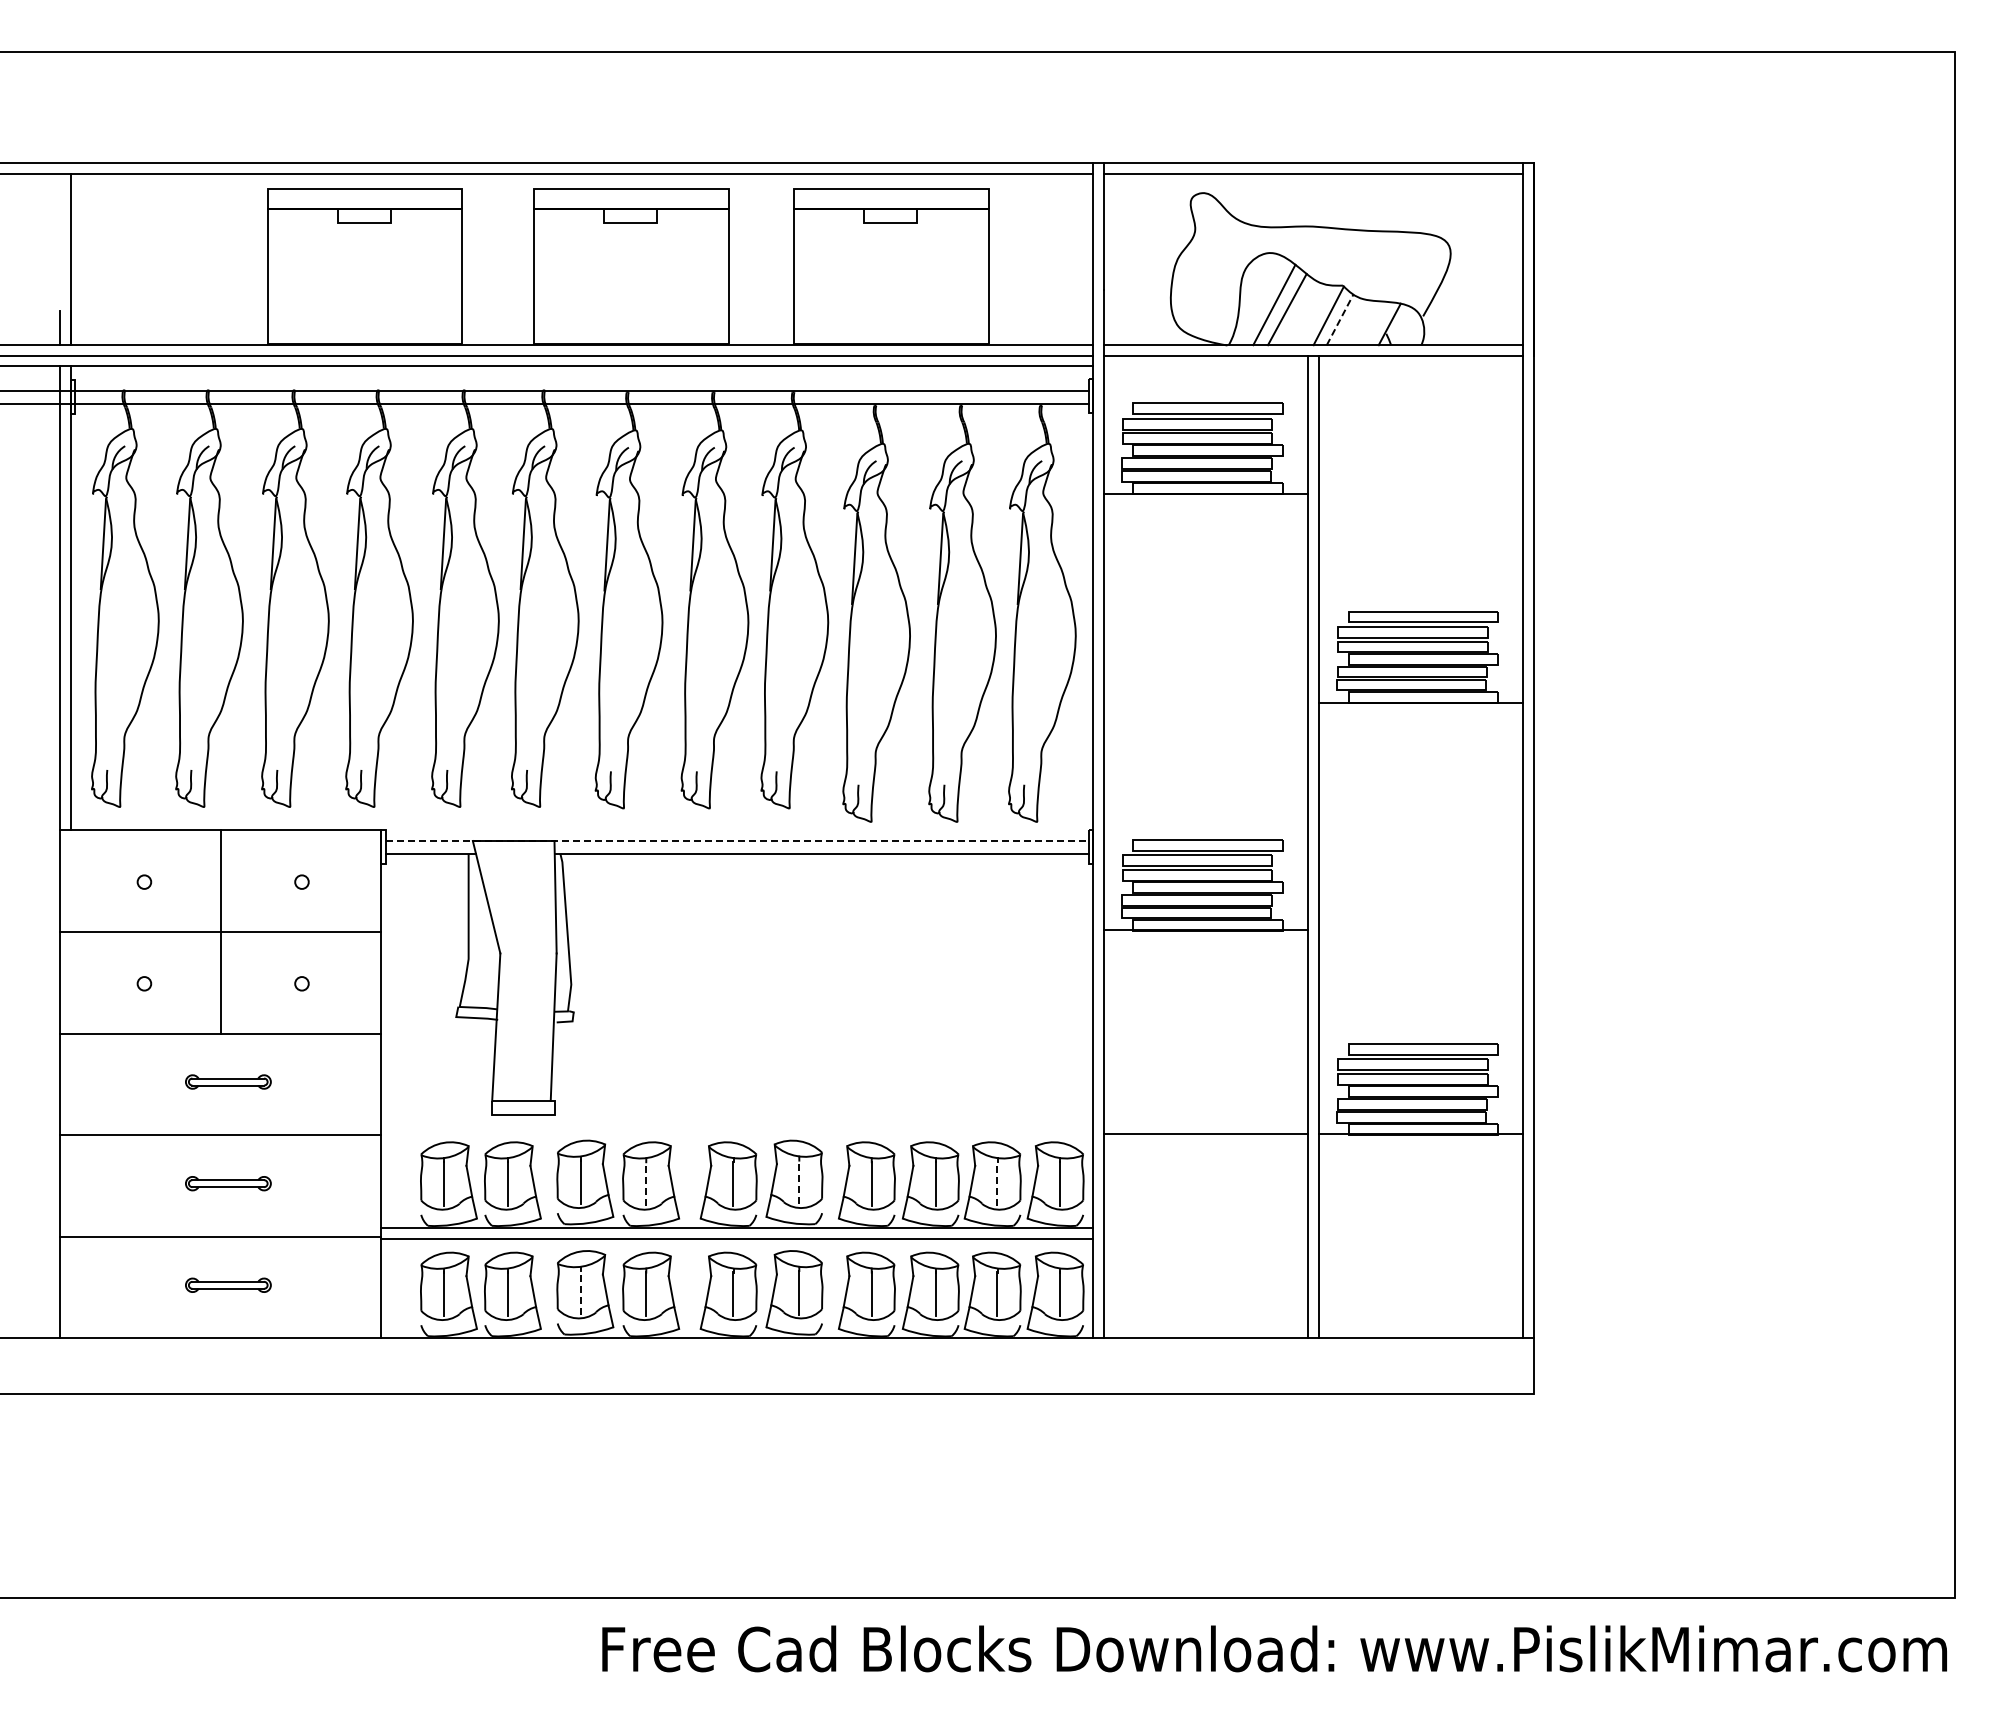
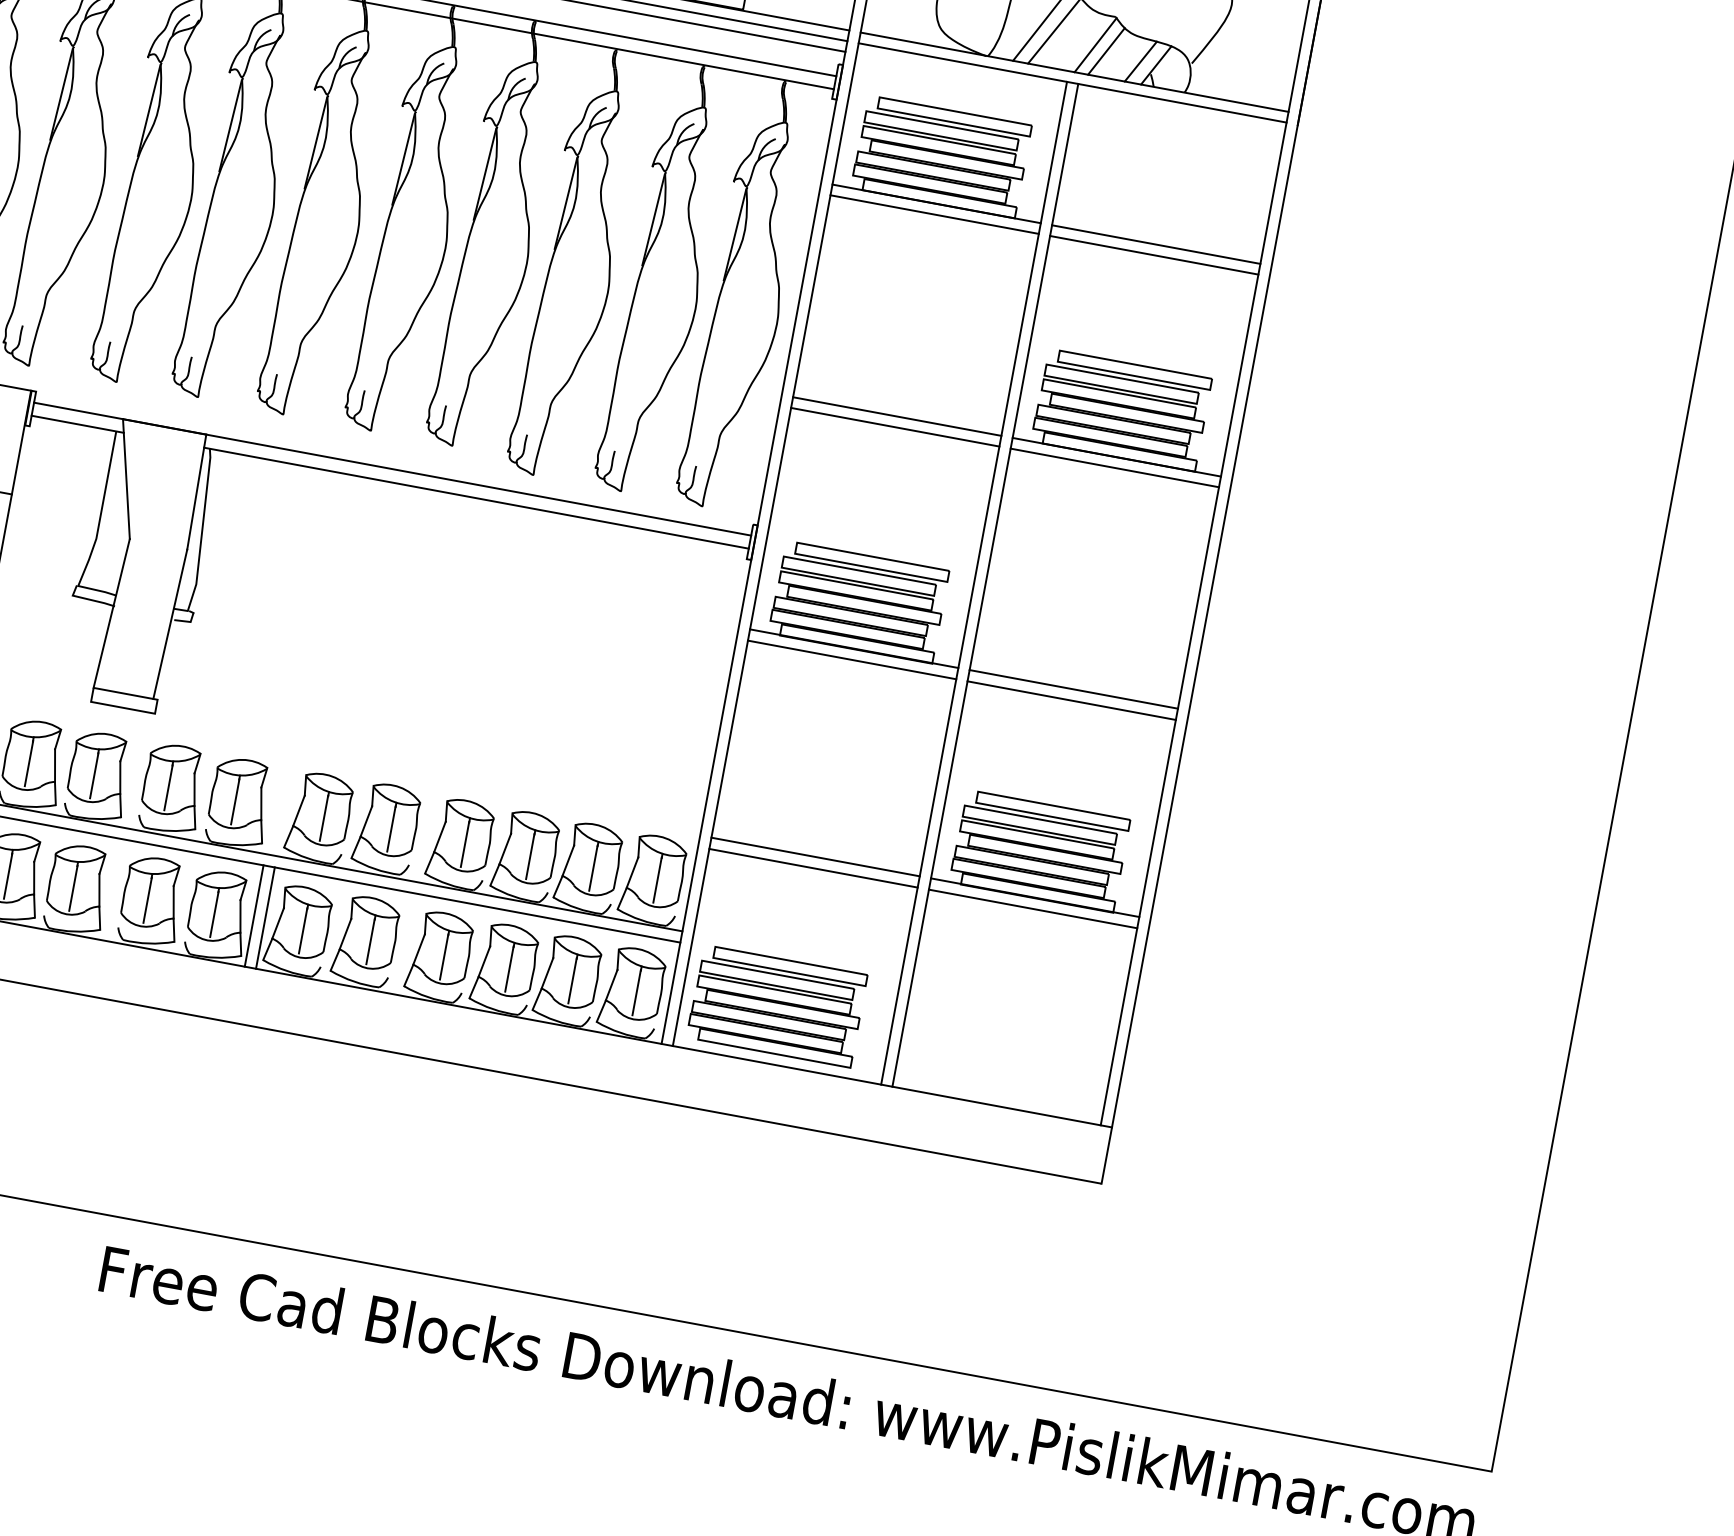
line: (1340, 319) -> (1106, 51), dashed -> solid
line: (1374, 323) -> (1140, 61), added
line: (1421, 494) -> (1156, 244), added
line: (1205, 504) -> (934, 214), added
line: (1421, 504) -> (1154, 255), added
line: (1205, 702) -> (896, 416), added
line: (1205, 713) -> (894, 427), added
line: (1421, 713) -> (1115, 468), added
line: (737, 841) -> (392, 469), dashed -> solid
line: (1421, 930) -> (1074, 689), added
line: (1205, 941) -> (851, 660), added
line: (1421, 941) -> (1071, 701), added
line: (1205, 1145) -> (812, 868), added
line: (1421, 1145) -> (1033, 909), added
line: (799, 1181) -> (391, 828), dashed -> solid
line: (646, 1183) -> (235, 801), dashed -> solid
line: (997, 1183) -> (593, 867), dashed -> solid
part: (1195, 1282) -> (776, 1006), added
line: (684, 1288) -> (254, 915), added
line: (695, 1288) -> (265, 917), added
line: (580, 1292) -> (147, 900), dashed -> solid

